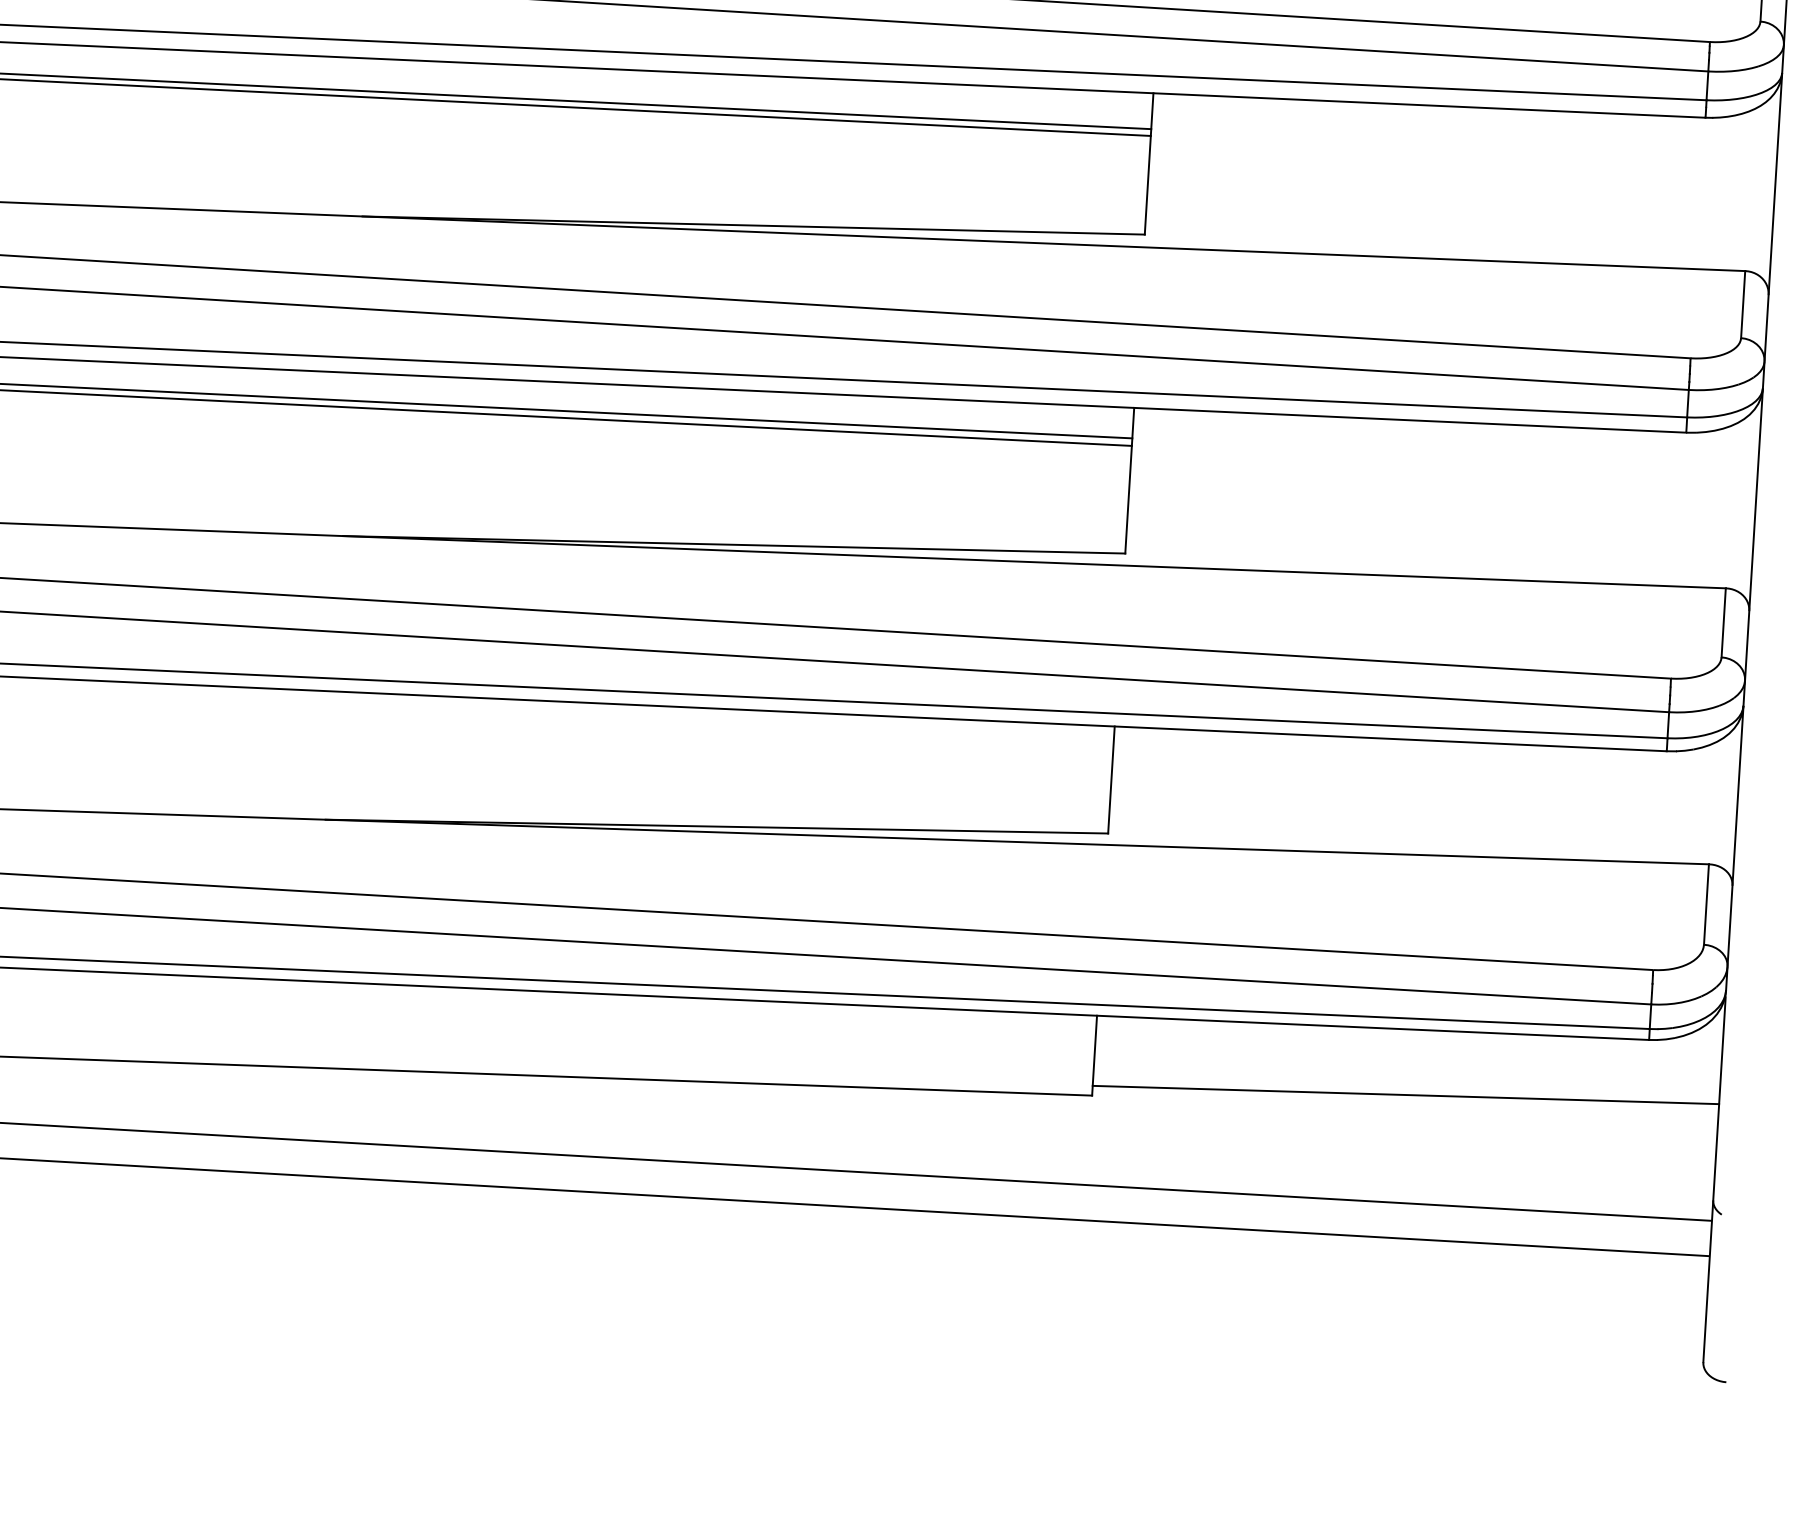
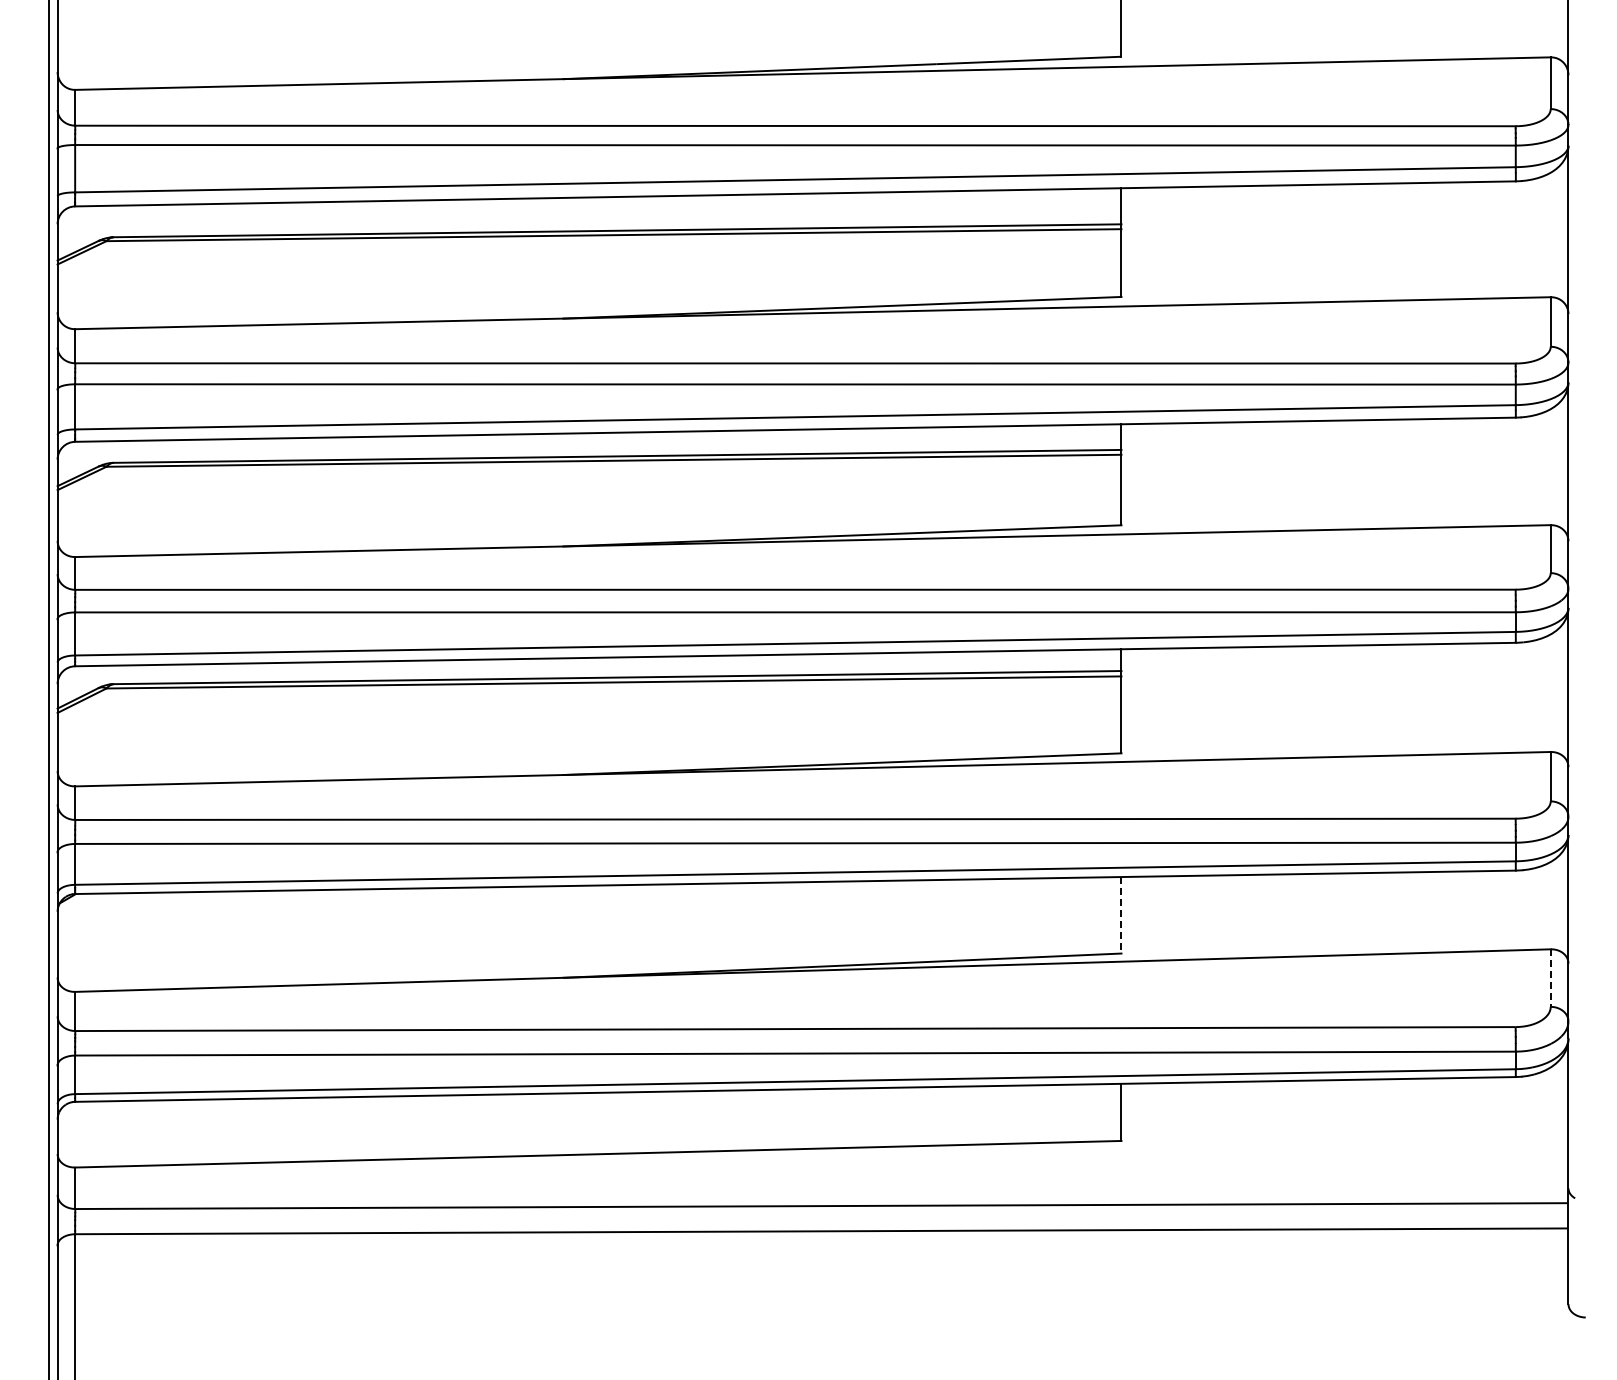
line: (1111, 780) -> (1121, 915), solid -> dashed
line: (1706, 905) -> (1550, 978), solid -> dashed
line: (1405, 1094) -> (1344, 1126), removed

